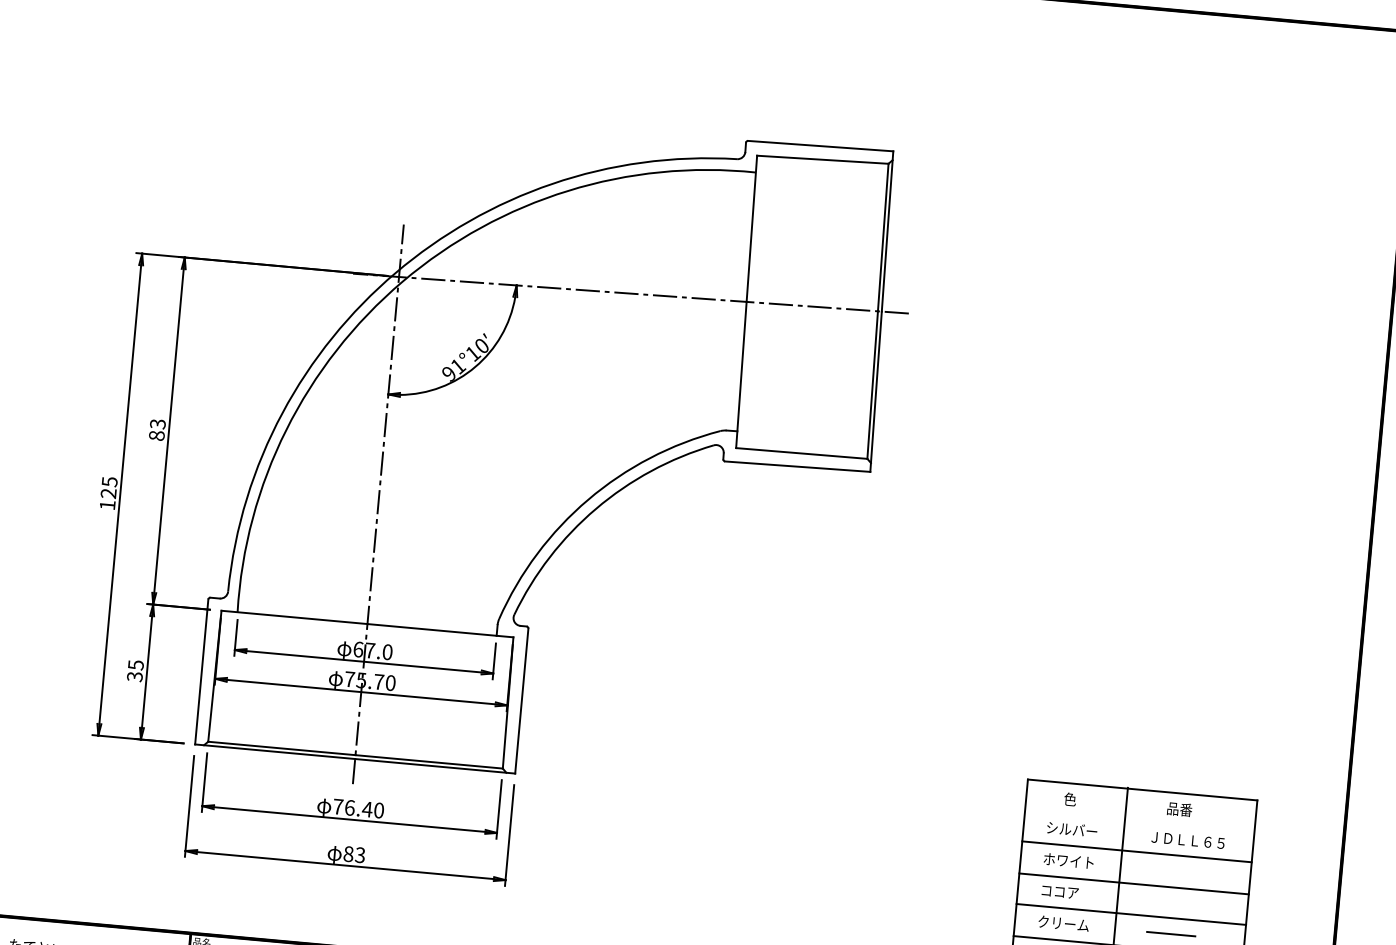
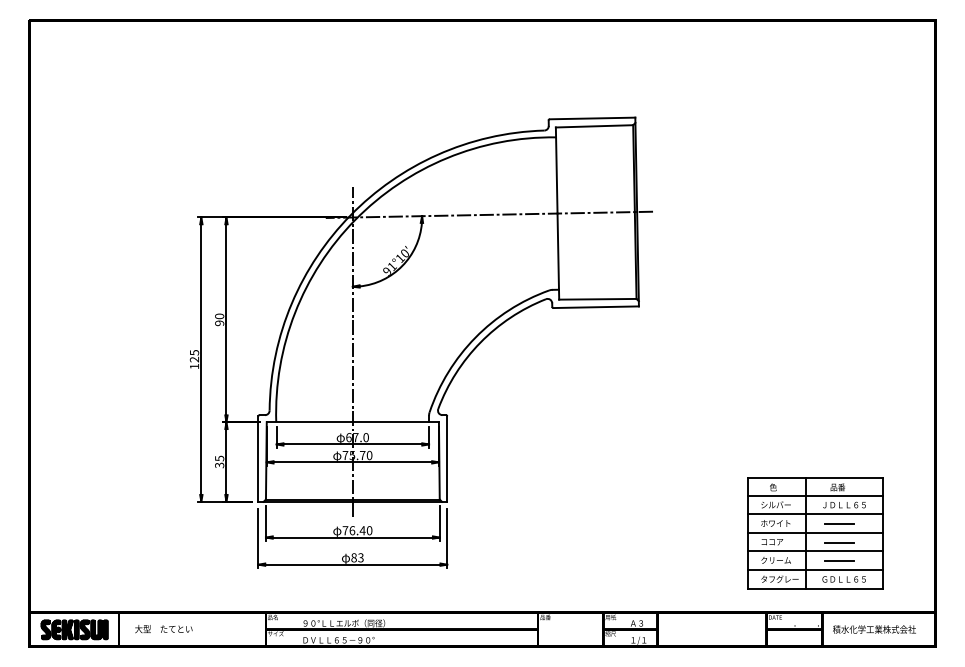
text: (157, 429) -> (219, 319), 83 -> 90
line: (1138, 821) -> (814, 496), added
line: (1176, 870) -> (839, 523), added
line: (1173, 903) -> (839, 542), added

